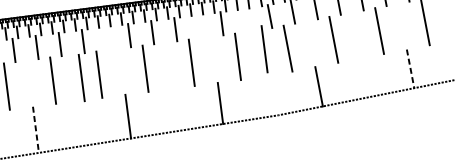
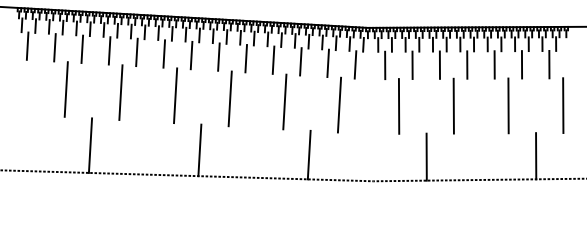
line: (245, 20) -> (355, 64), added
line: (198, 26) -> (300, 61), added
line: (106, 38) -> (191, 55), added
line: (264, 48) -> (371, 101), removed
line: (410, 69) -> (536, 156), dashed -> solid
line: (81, 77) -> (154, 95), removed
line: (36, 130) -> (90, 146), dashed -> solid

